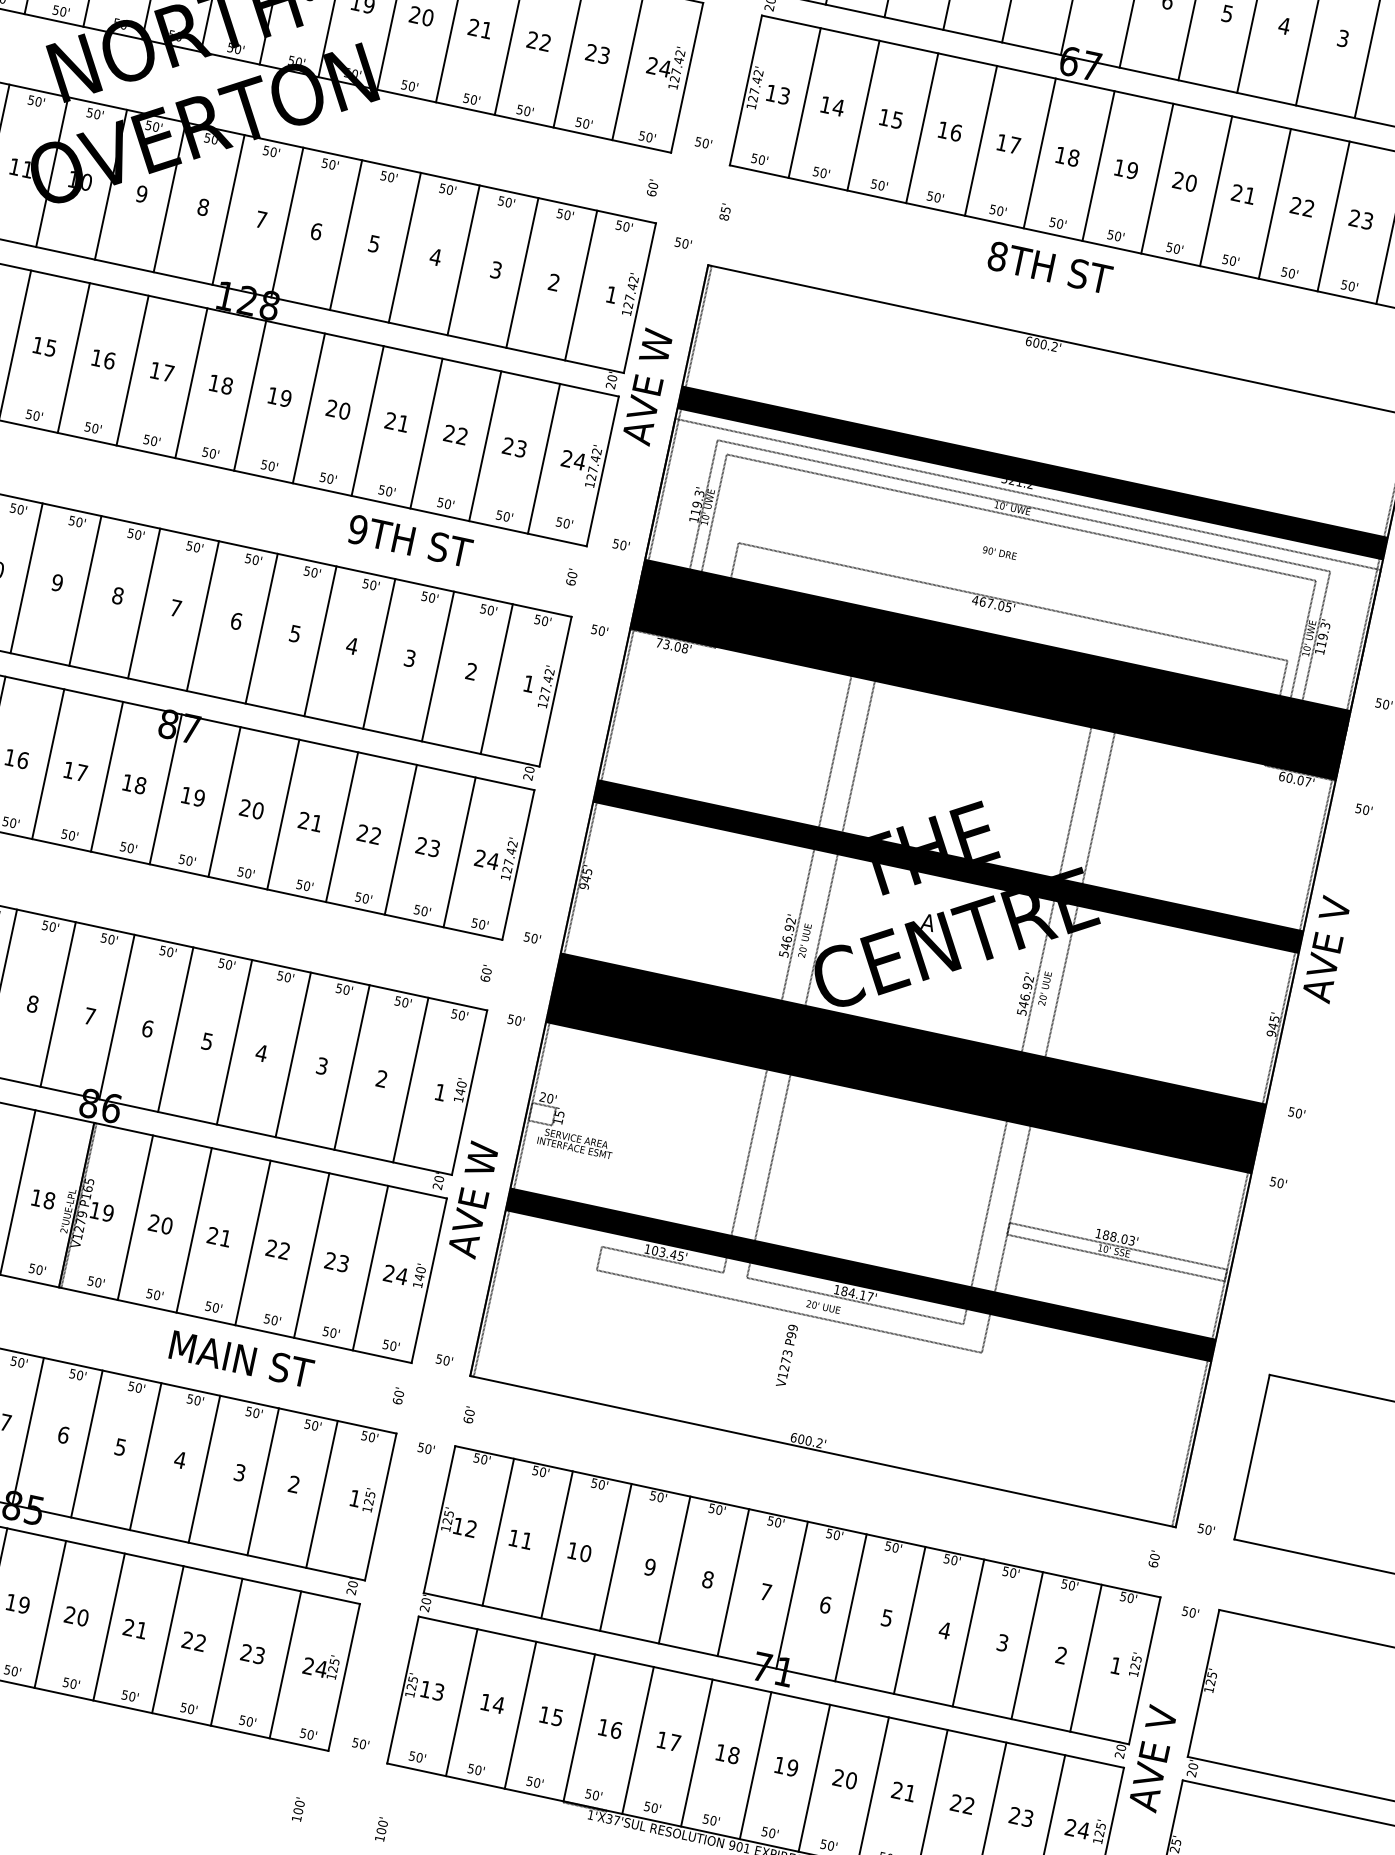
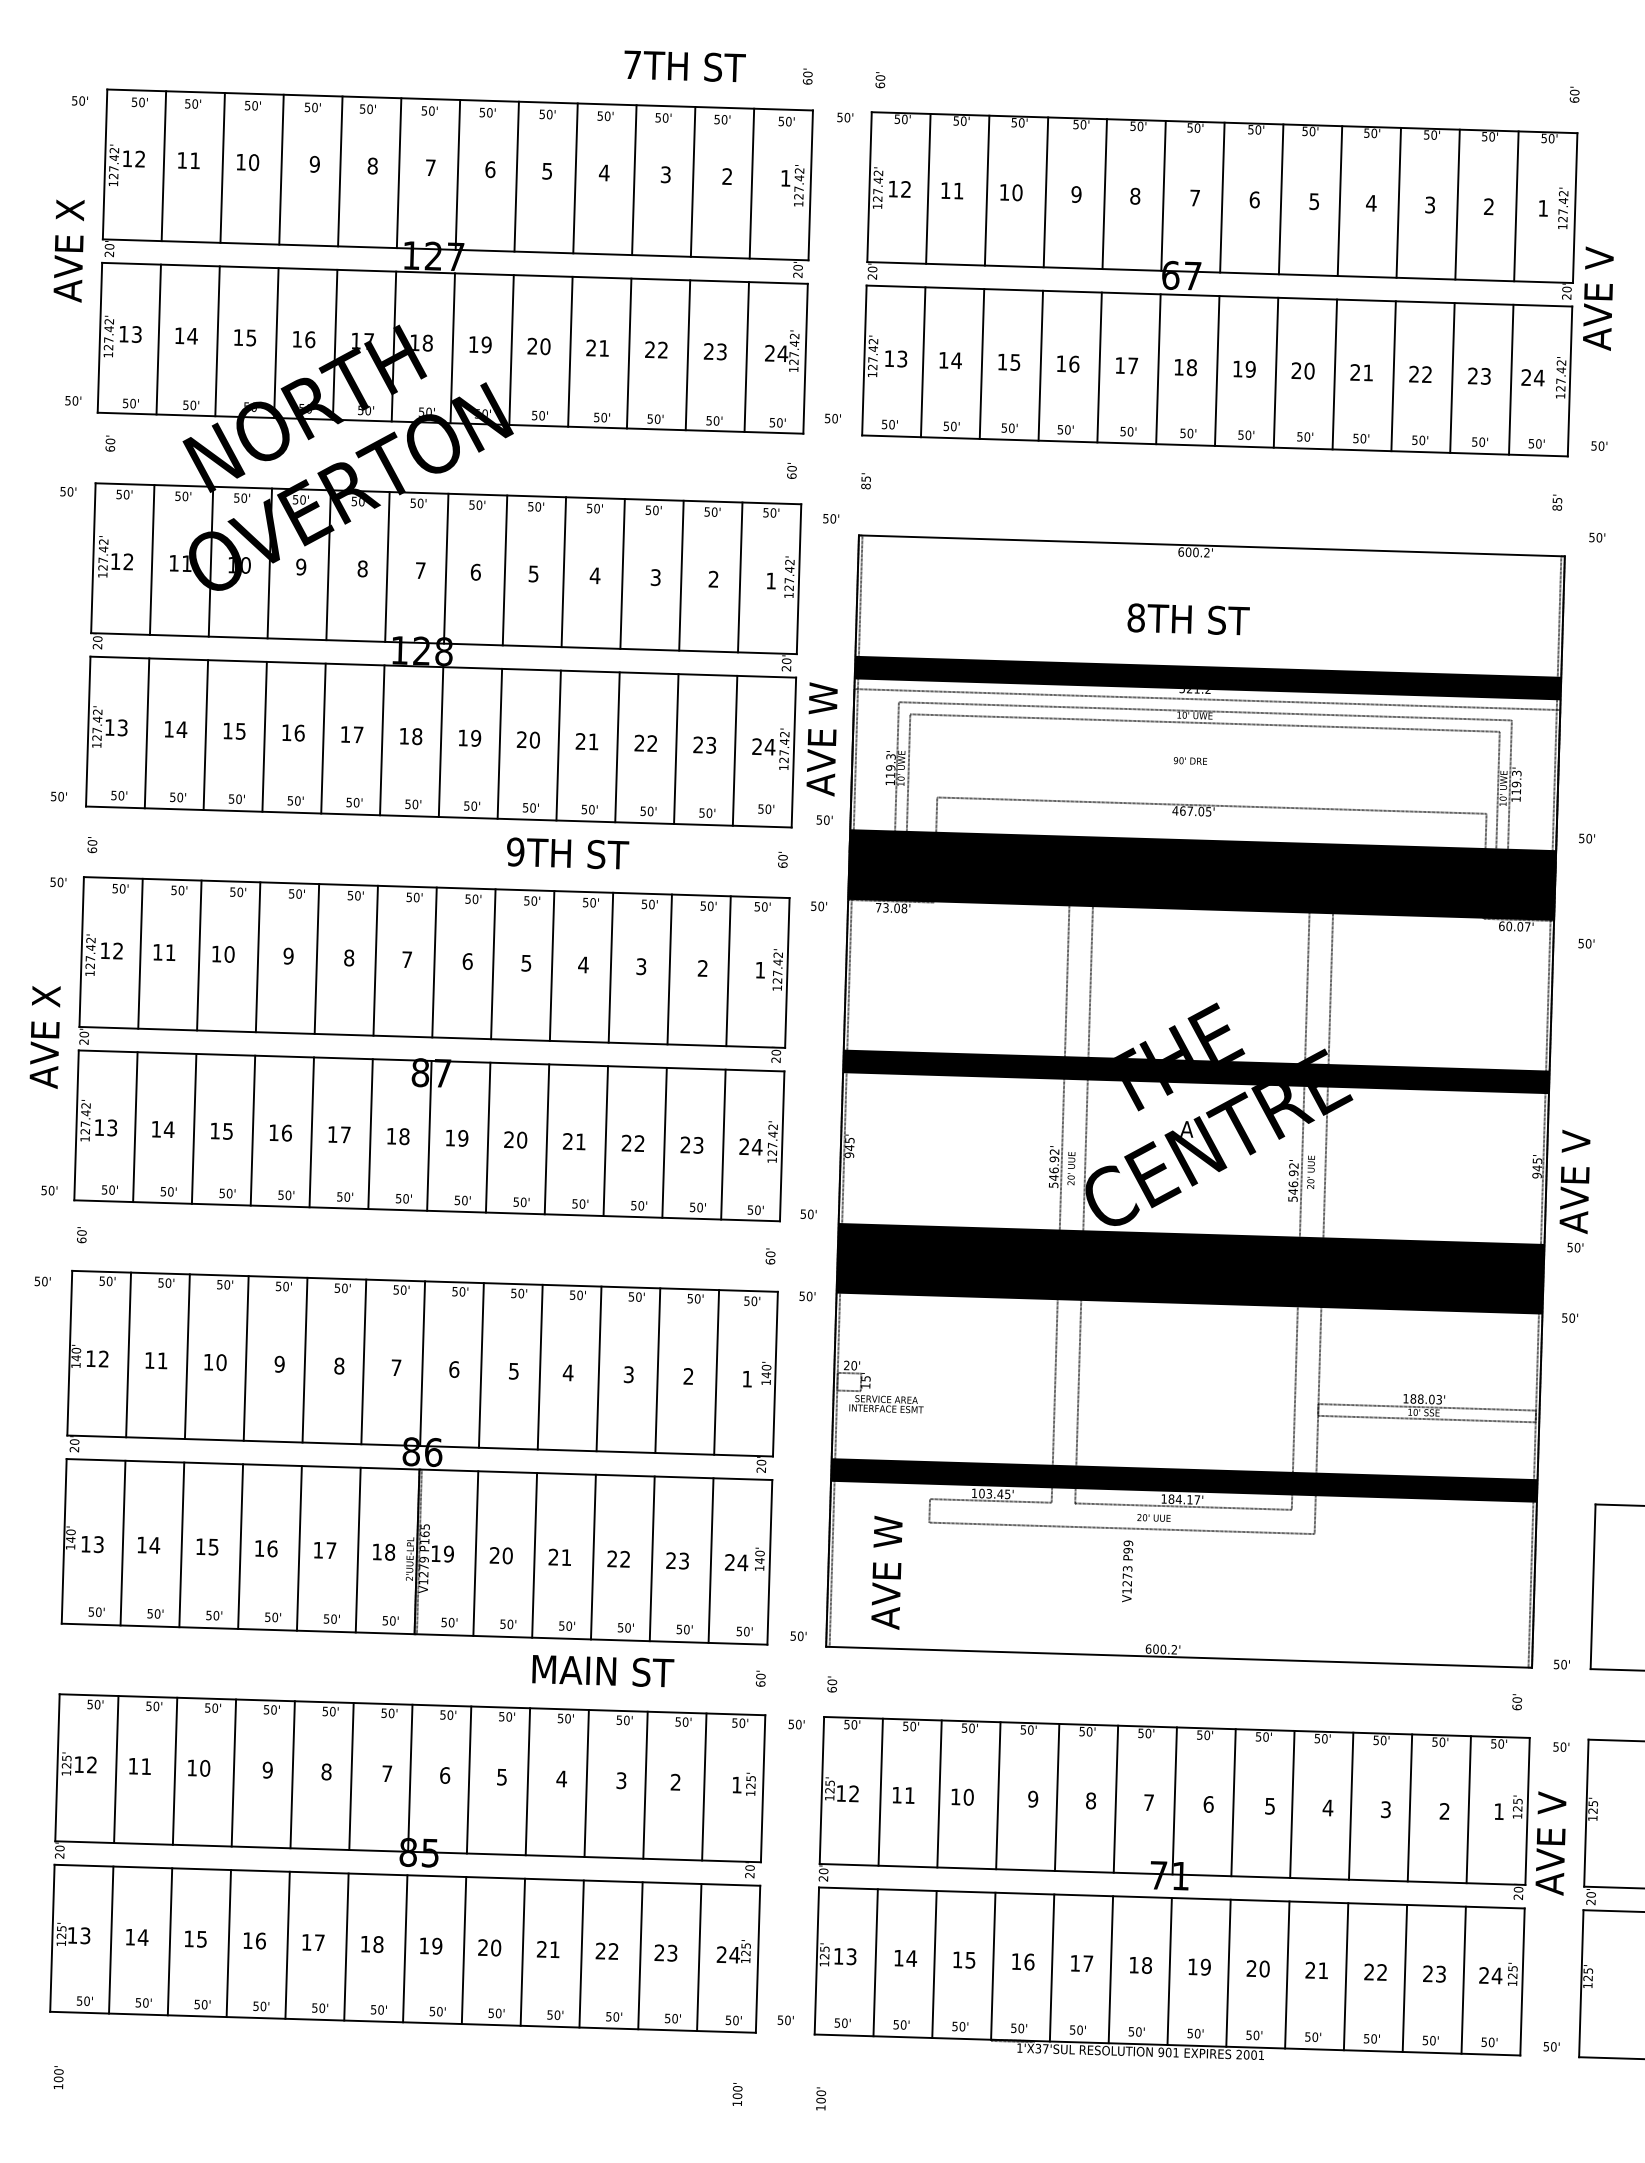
text: (1050, 267) -> (1188, 619), moved
text: (646, 387) -> (821, 739), moved
text: (410, 541) -> (568, 853), moved
text: (1325, 948) -> (1574, 1181), moved
text: (472, 1199) -> (886, 1572), moved
text: (1152, 1758) -> (1550, 1843), moved

